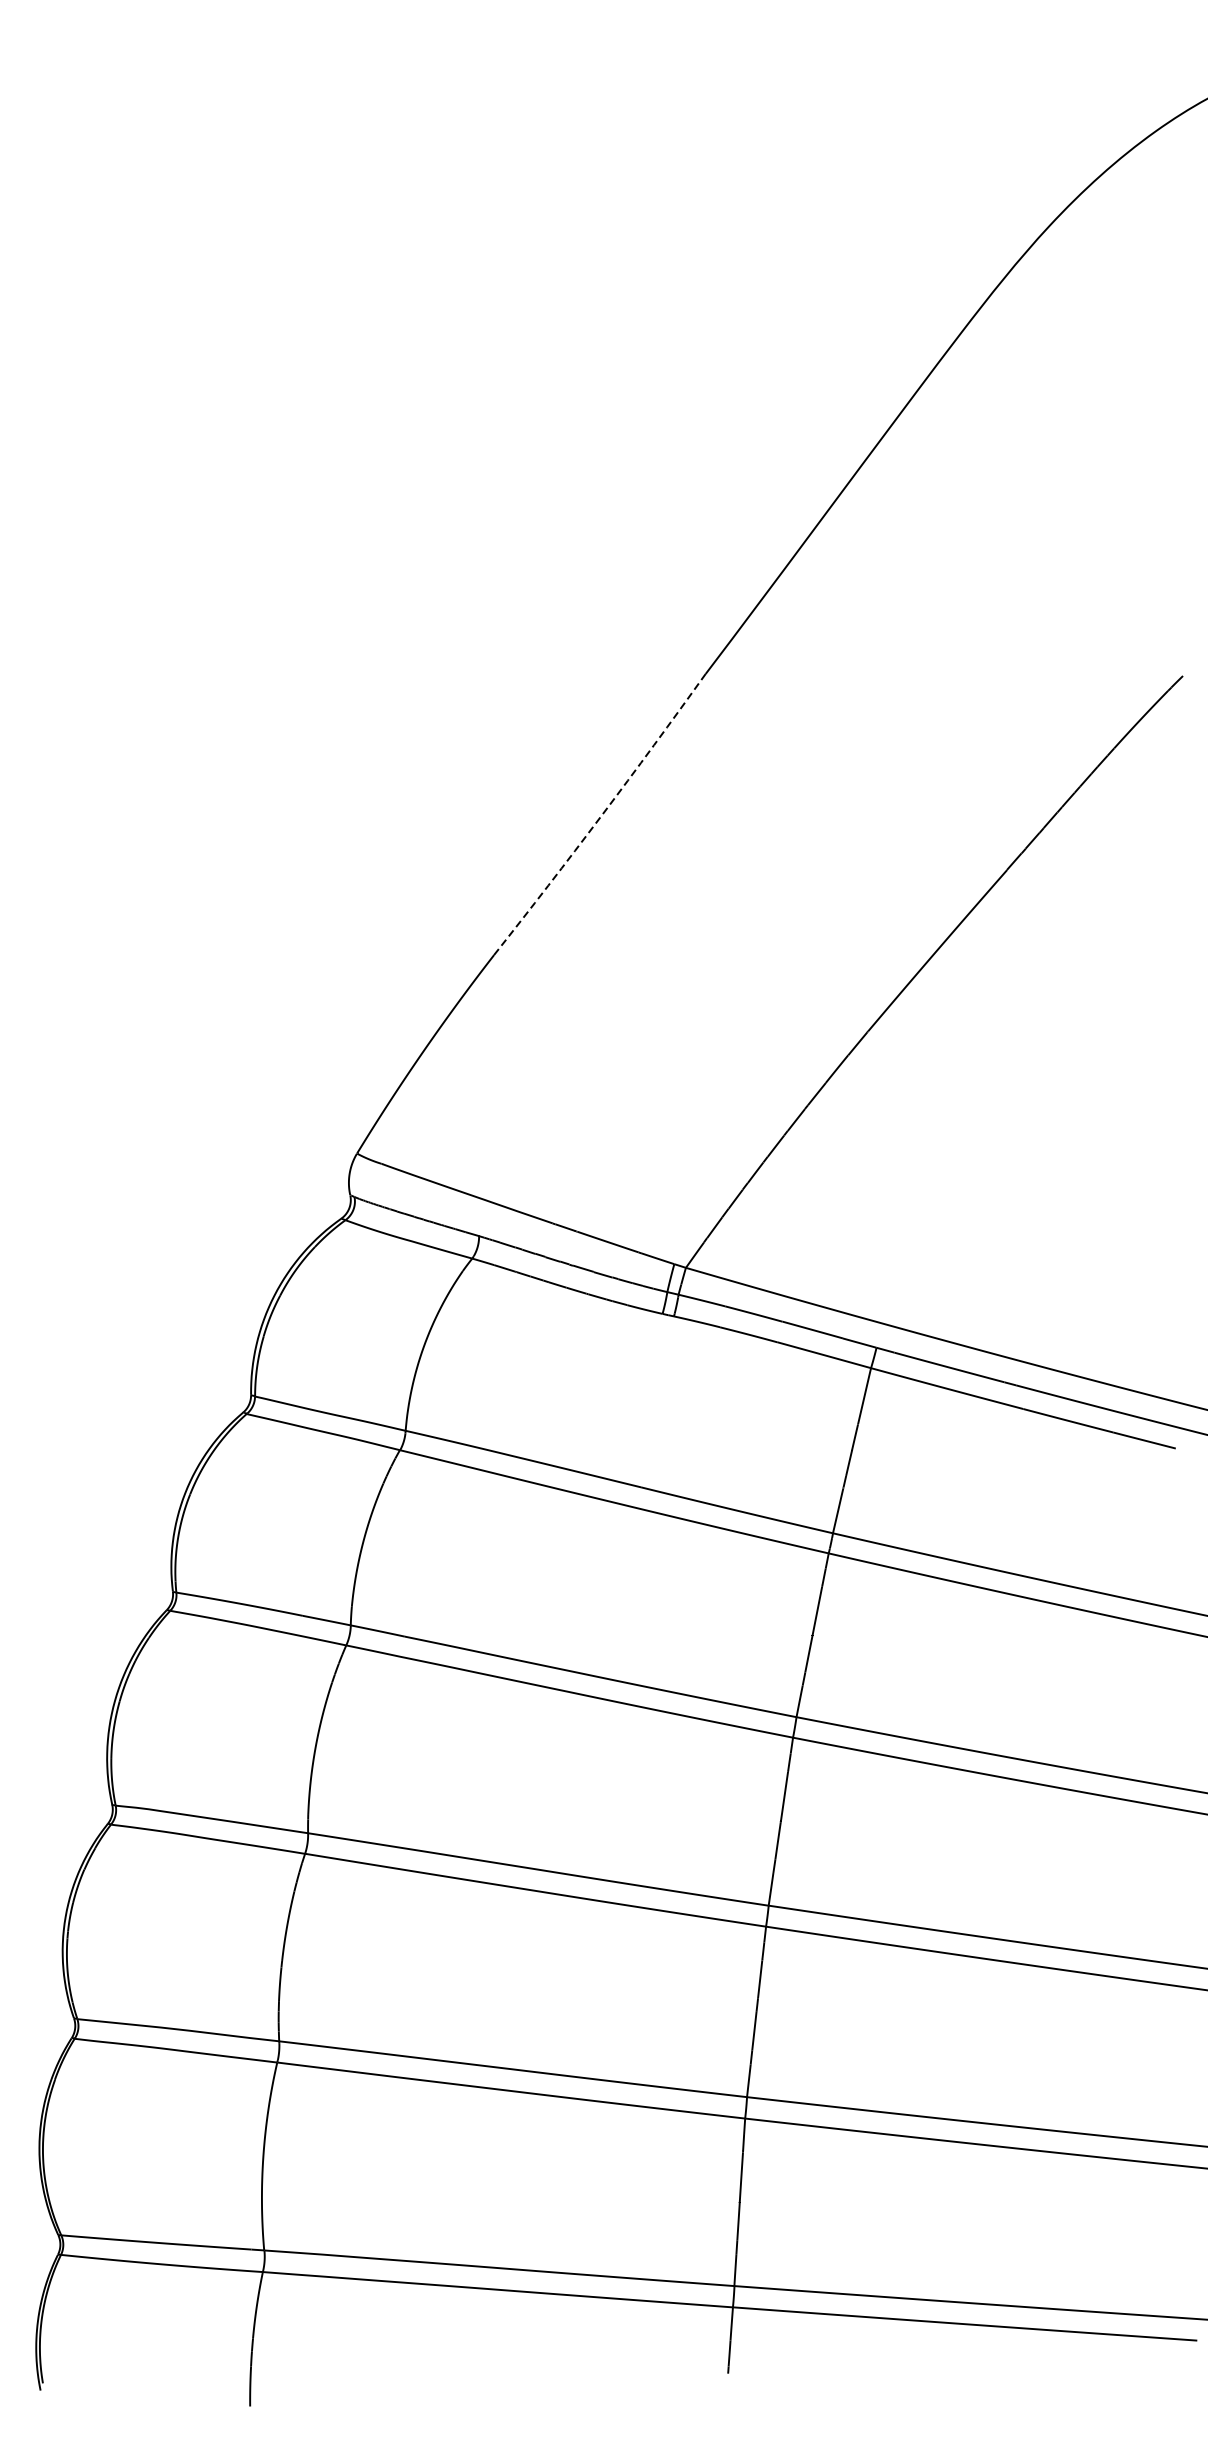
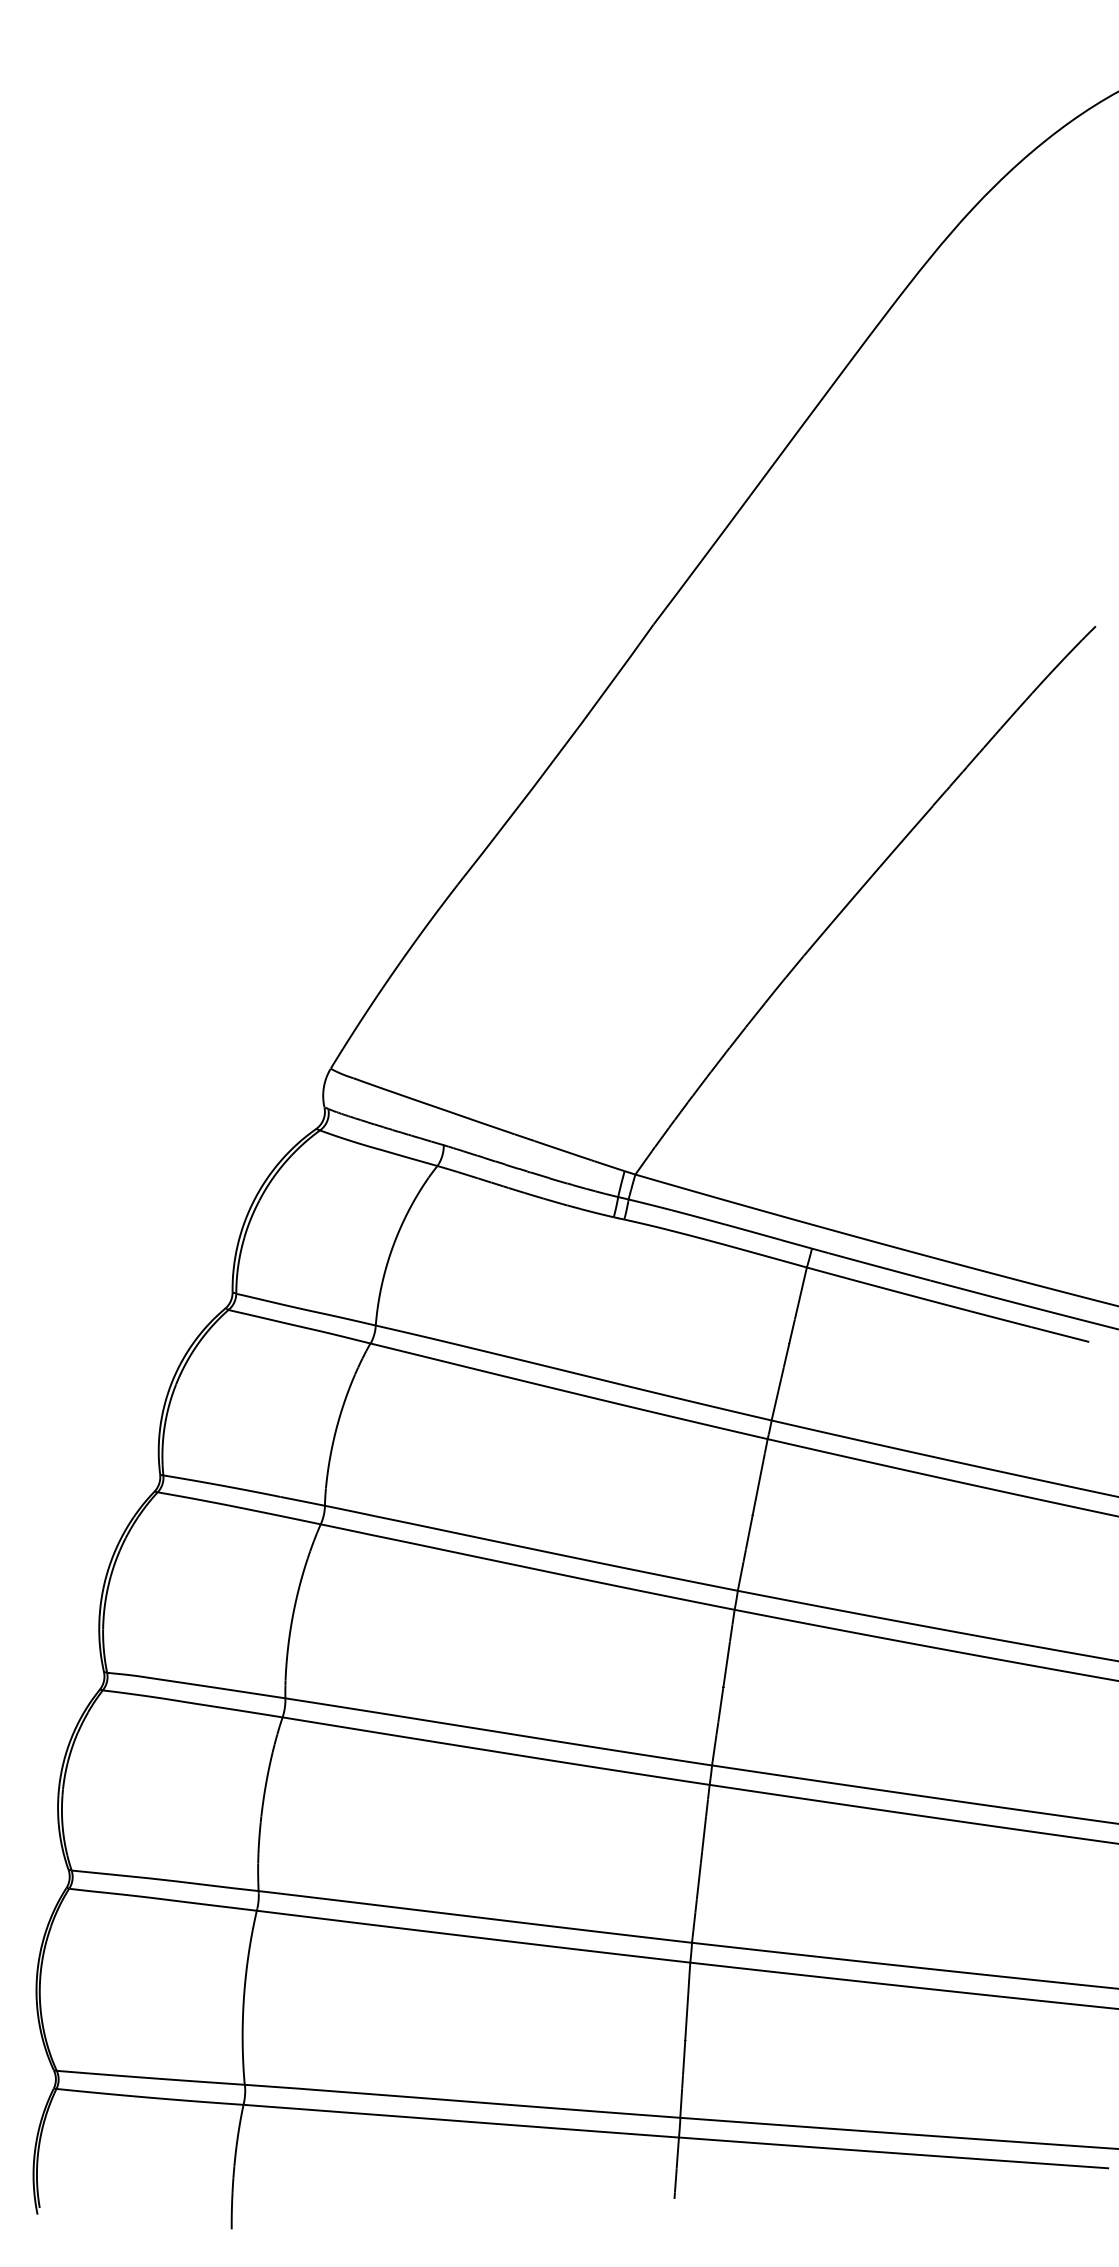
arc: (601, 815) -> (557, 755), dashed -> solid

